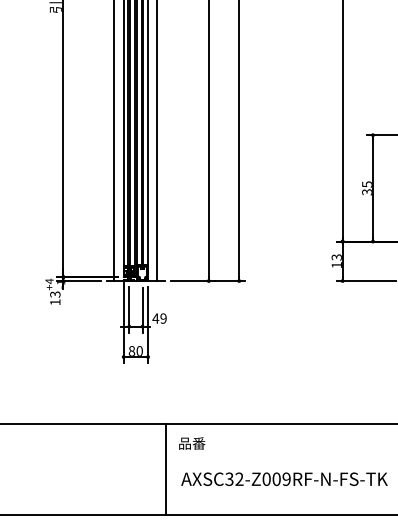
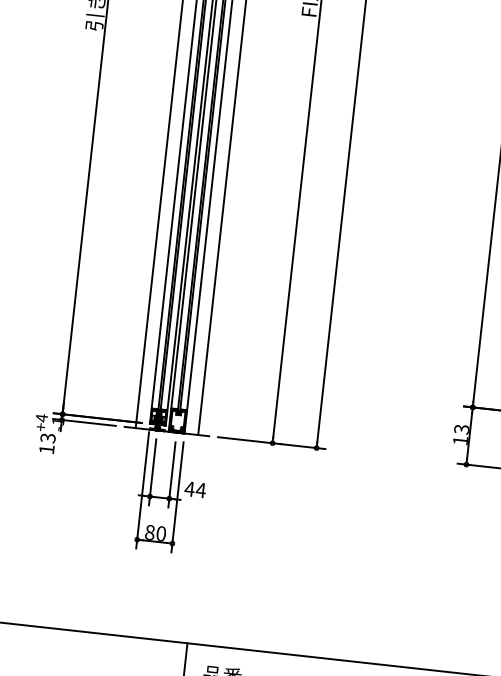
text: (163, 318) -> (200, 490), 49 -> 44

